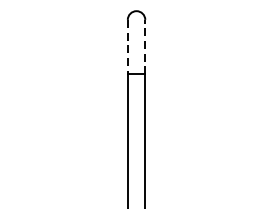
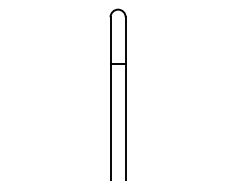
line: (127, 46) -> (110, 40), dashed -> solid
line: (145, 46) -> (125, 40), dashed -> solid

